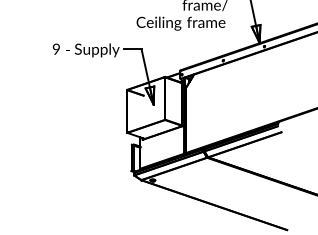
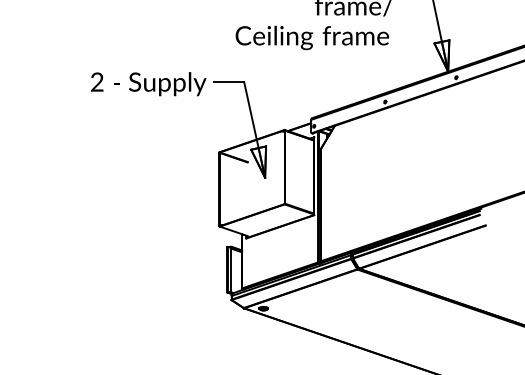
text: (55, 49) -> (95, 82), 9 -> 2

